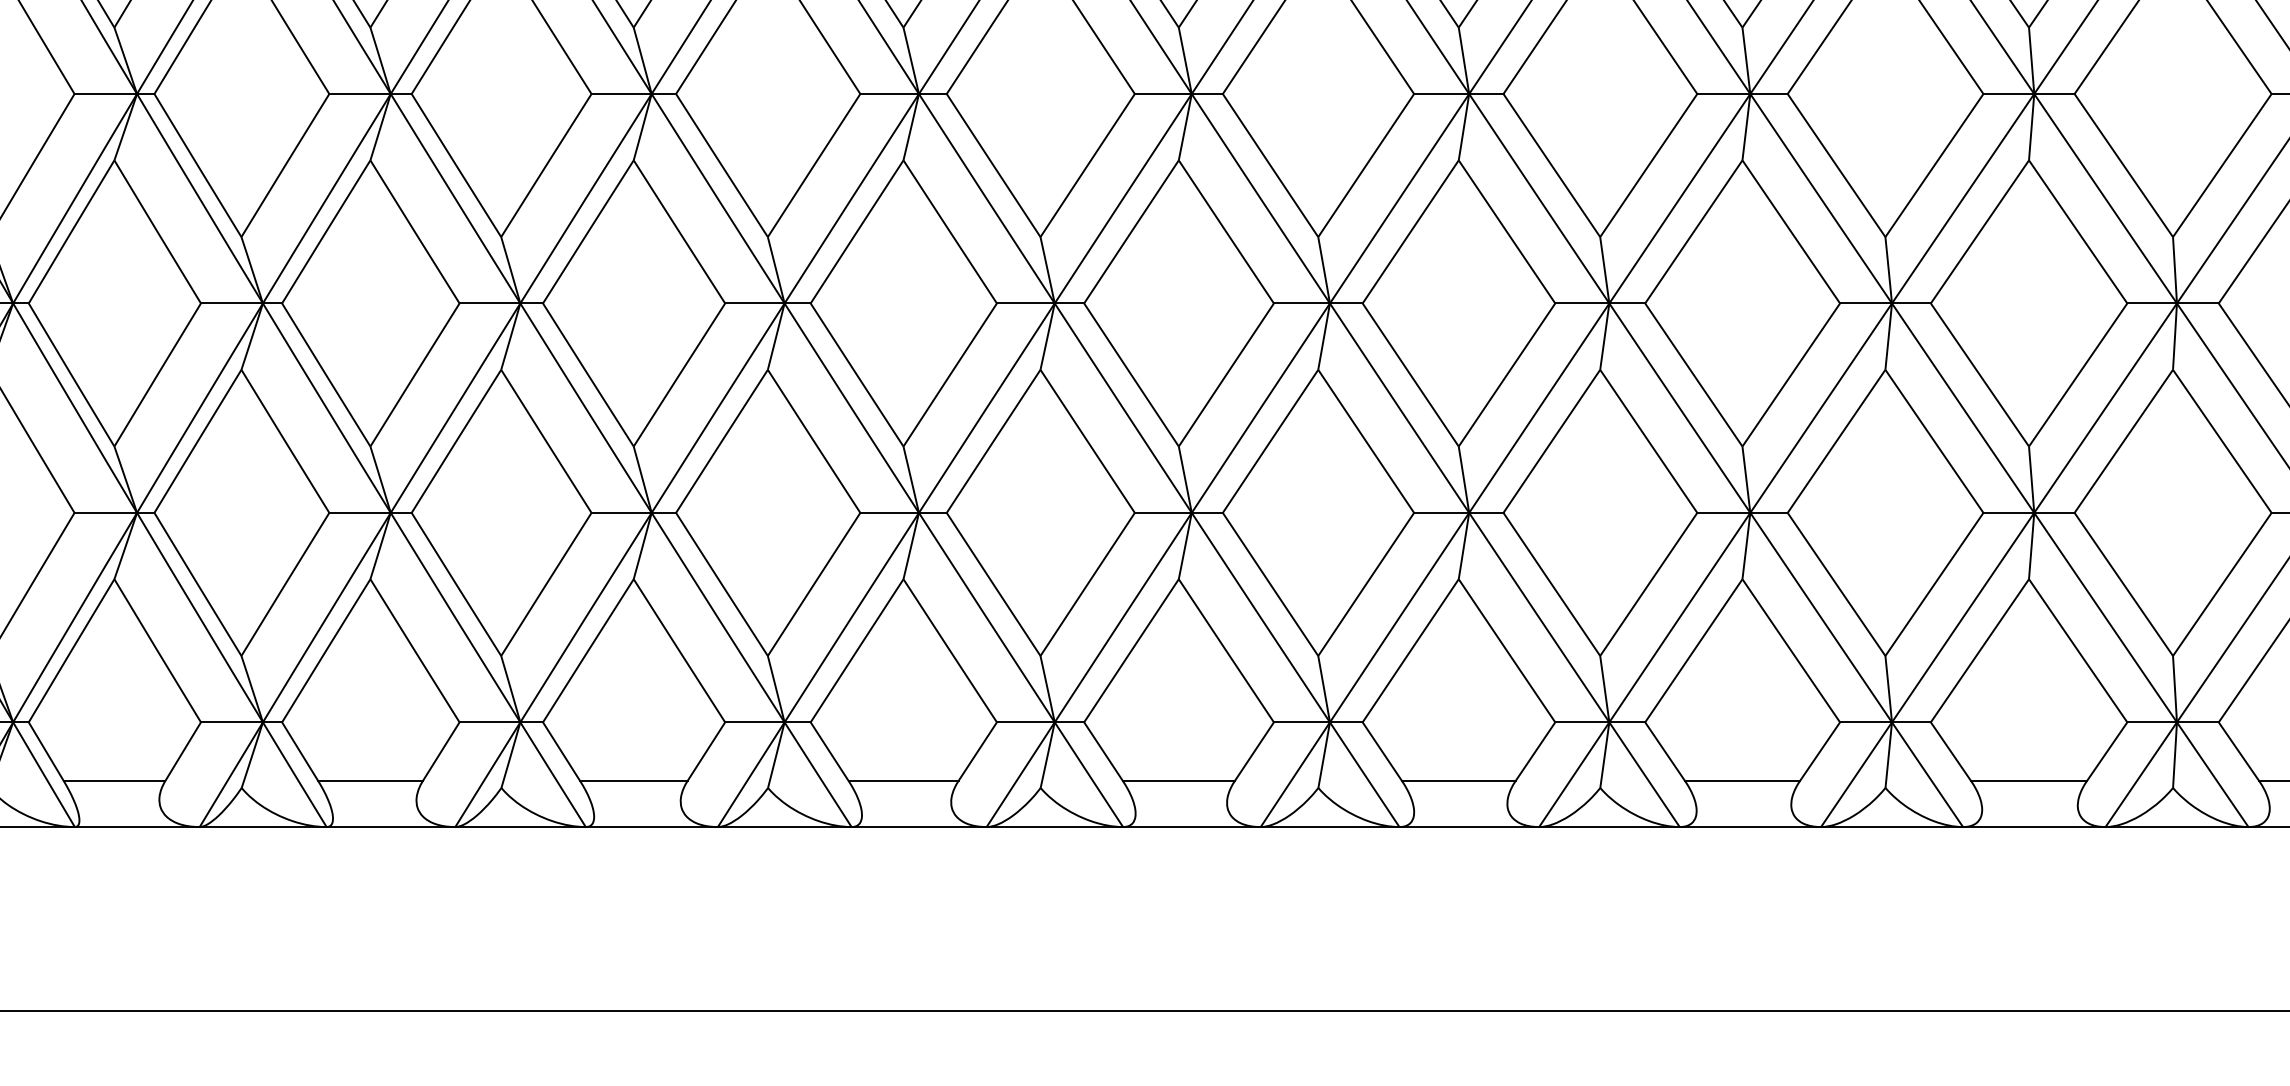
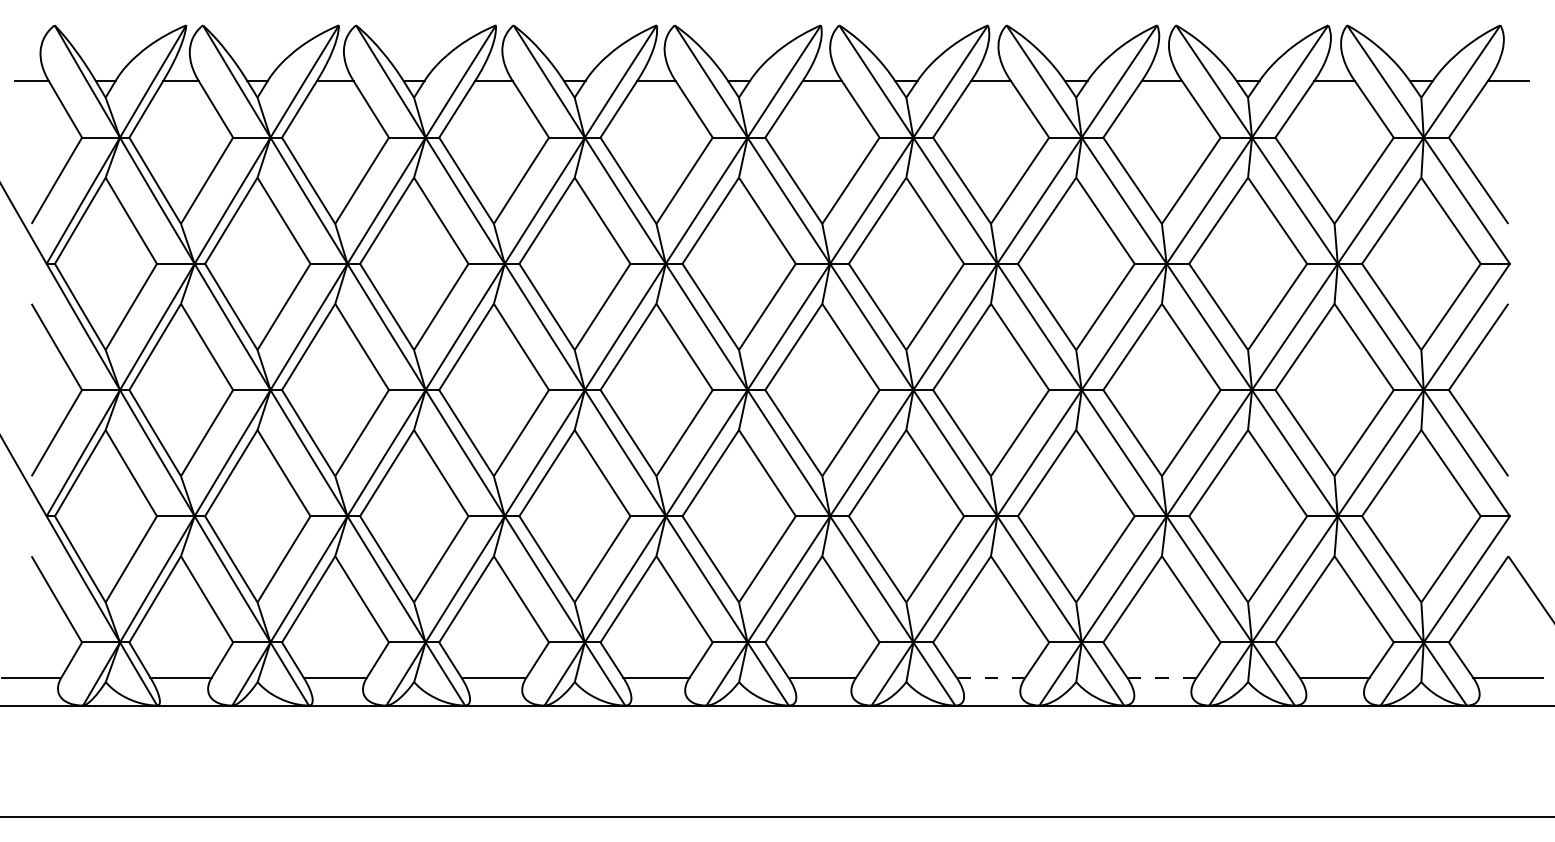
line: (1459, 780) -> (991, 677), solid -> dashed
line: (1741, 780) -> (1161, 677), solid -> dashed

